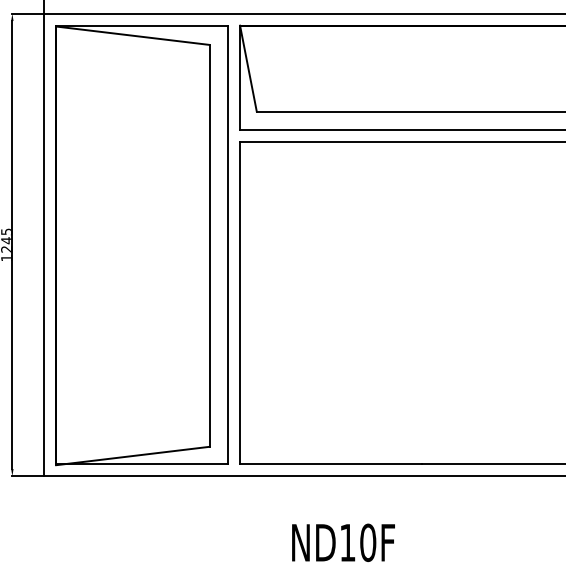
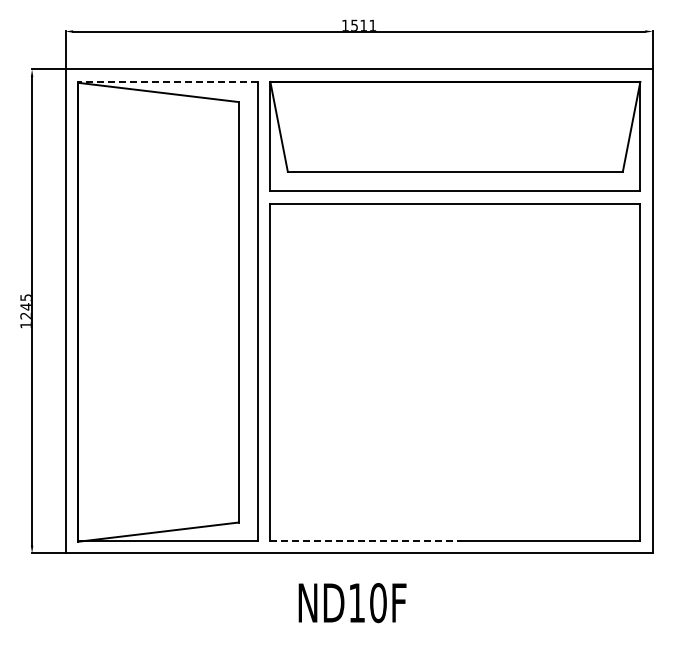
line: (141, 25) -> (167, 81), solid -> dashed
line: (331, 463) -> (366, 540), solid -> dashed
text: (343, 543) -> (352, 603), moved

